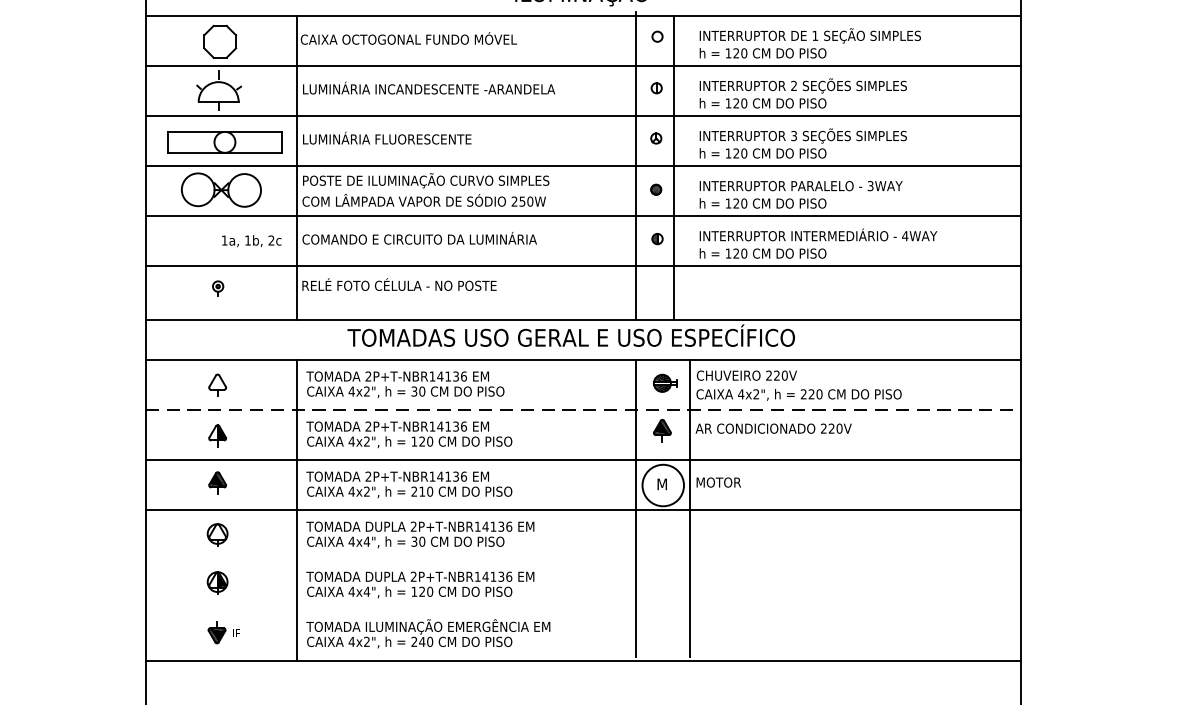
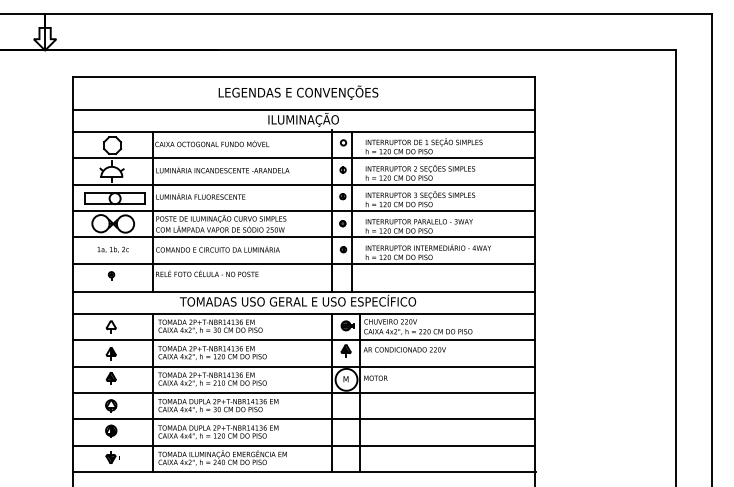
text: (250, 240) -> (112, 249), moved
line: (583, 411) -> (304, 340), dashed -> solid
line: (583, 560) -> (304, 419), added
line: (583, 609) -> (304, 445), added

